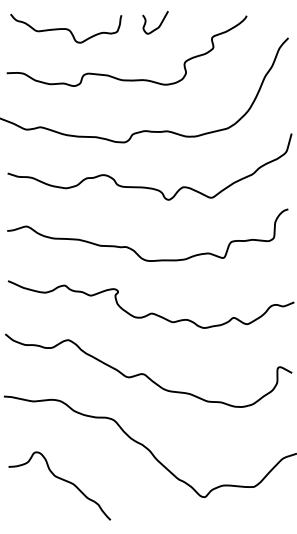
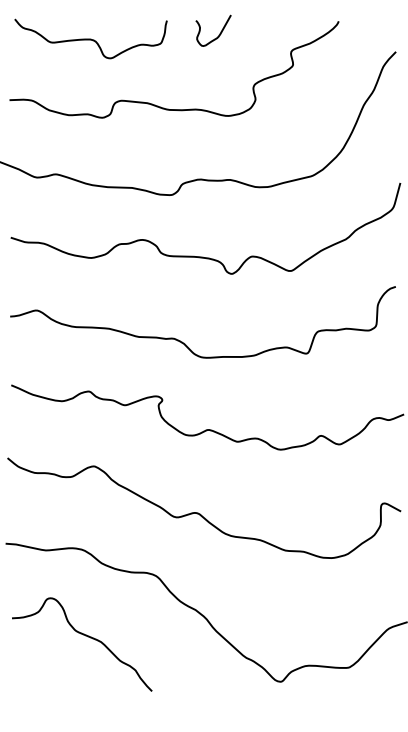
curve: (62, 480) -> (85, 636), moved

